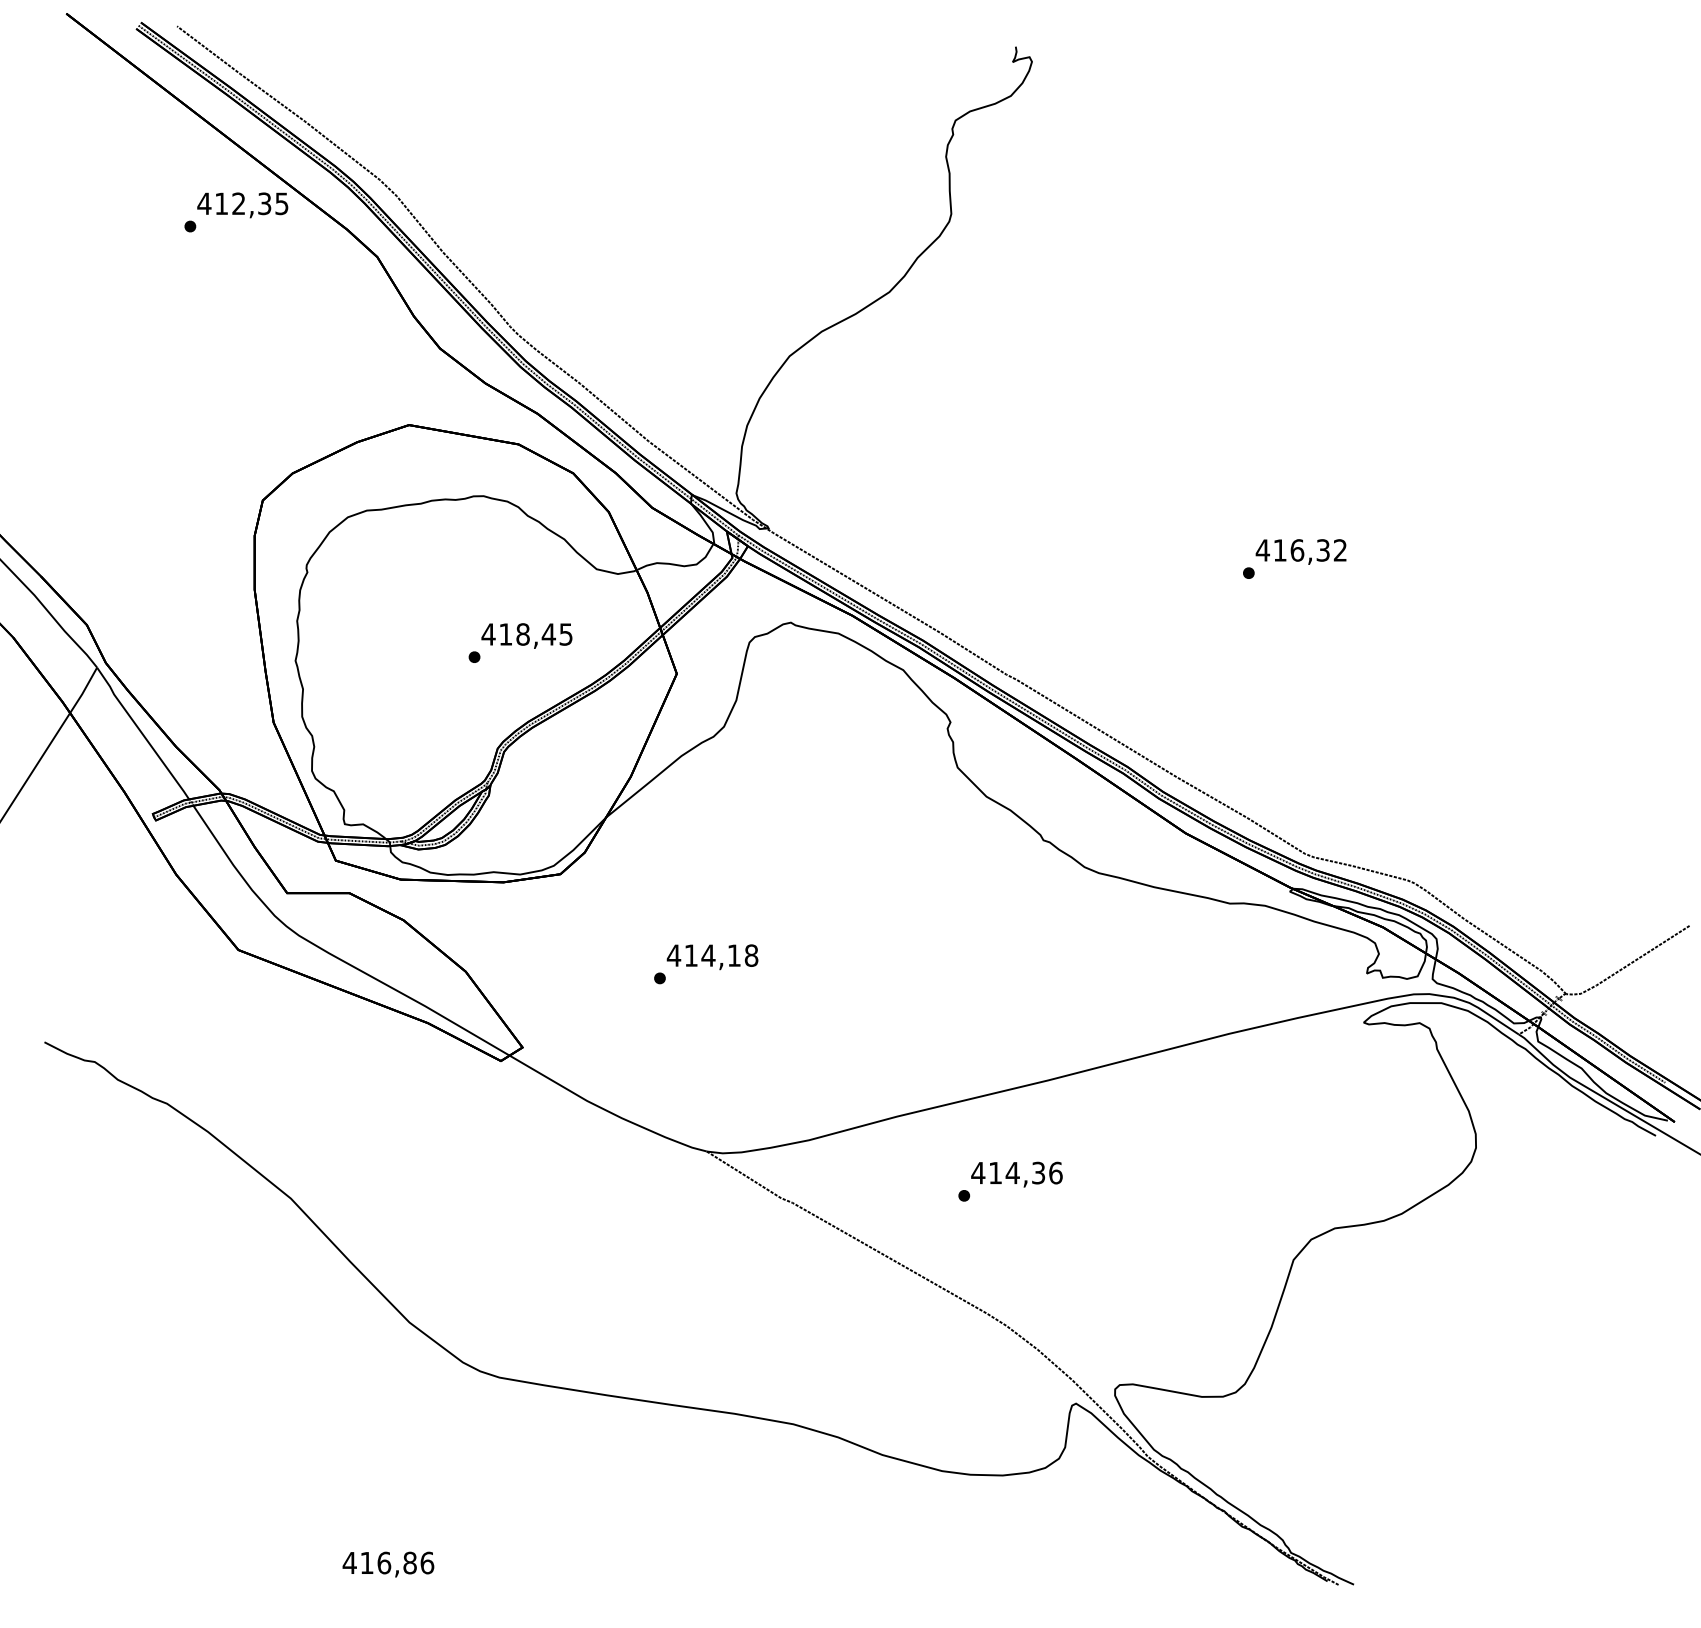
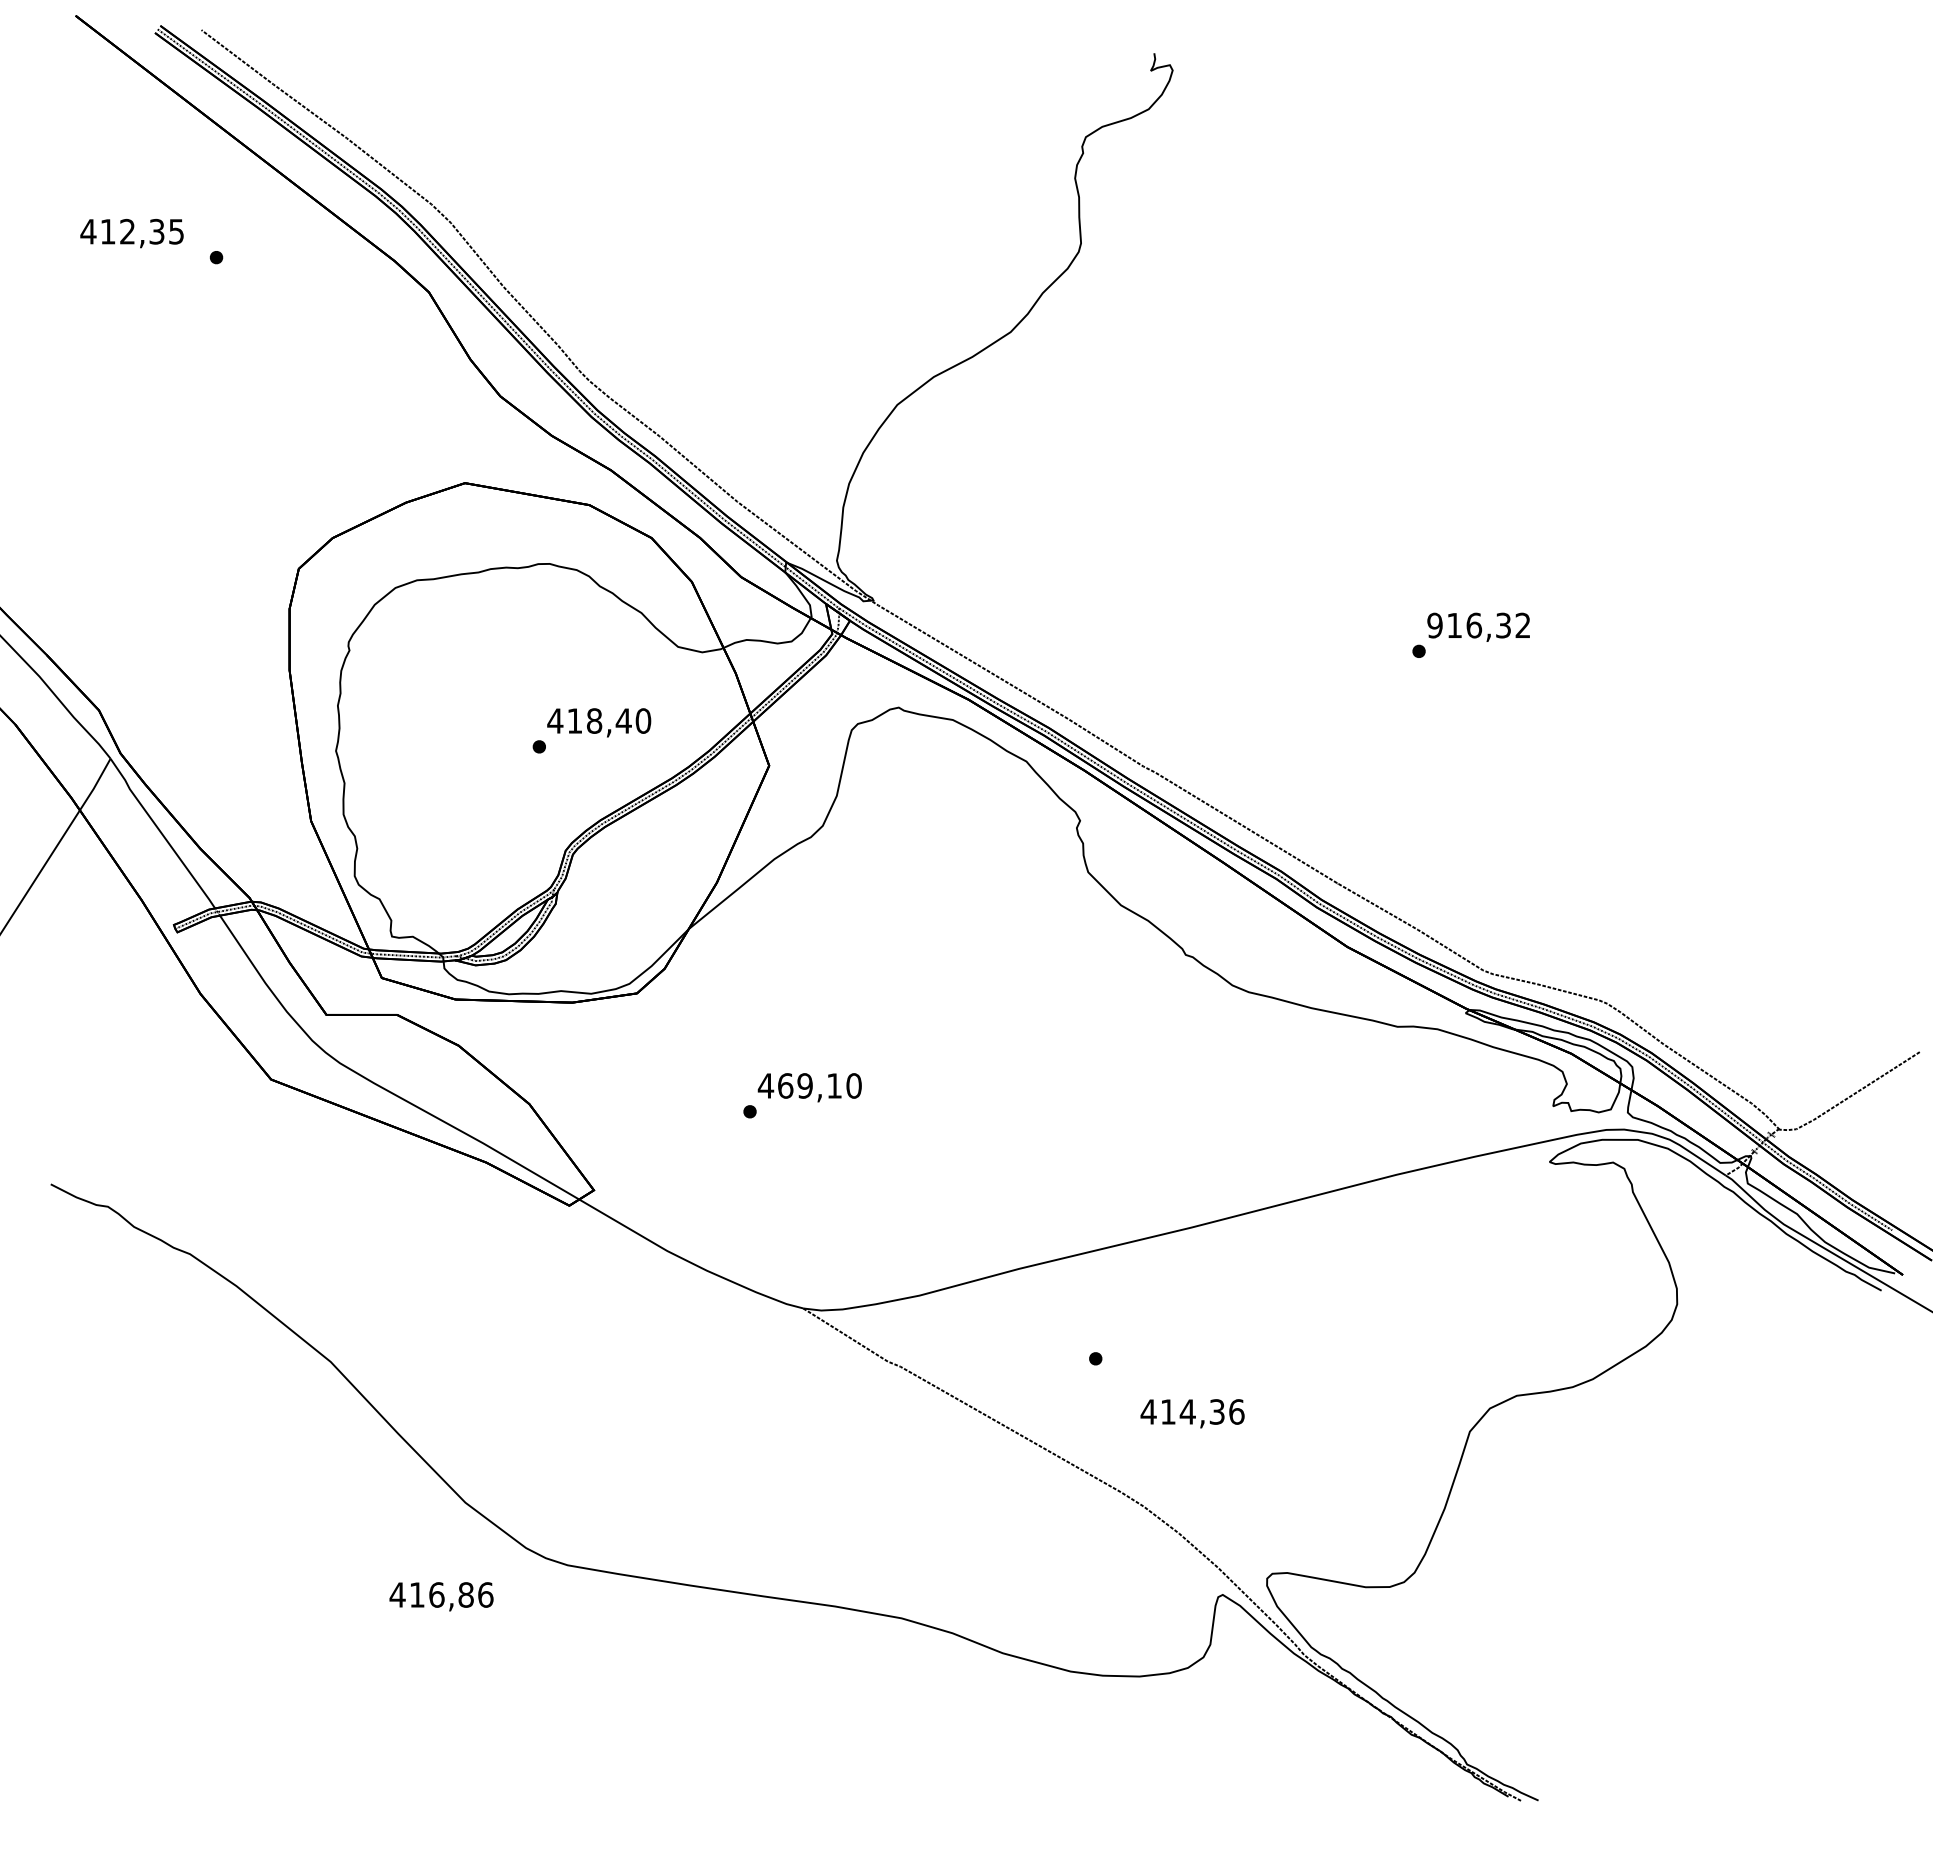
text: (242, 205) -> (131, 233), moved
text: (1262, 550) -> (1434, 625), 416,32 -> 916,32
text: (566, 633) -> (643, 720), 418,45 -> 418,40
text: (721, 955) -> (819, 1085), 414,18 -> 469,10
text: (1016, 1174) -> (1192, 1413), moved
text: (388, 1564) -> (441, 1596), moved

